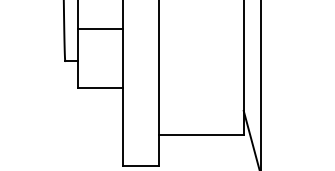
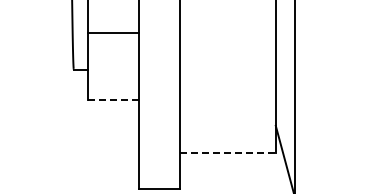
line: (100, 88) -> (113, 100), solid -> dashed
line: (201, 135) -> (228, 153), solid -> dashed

